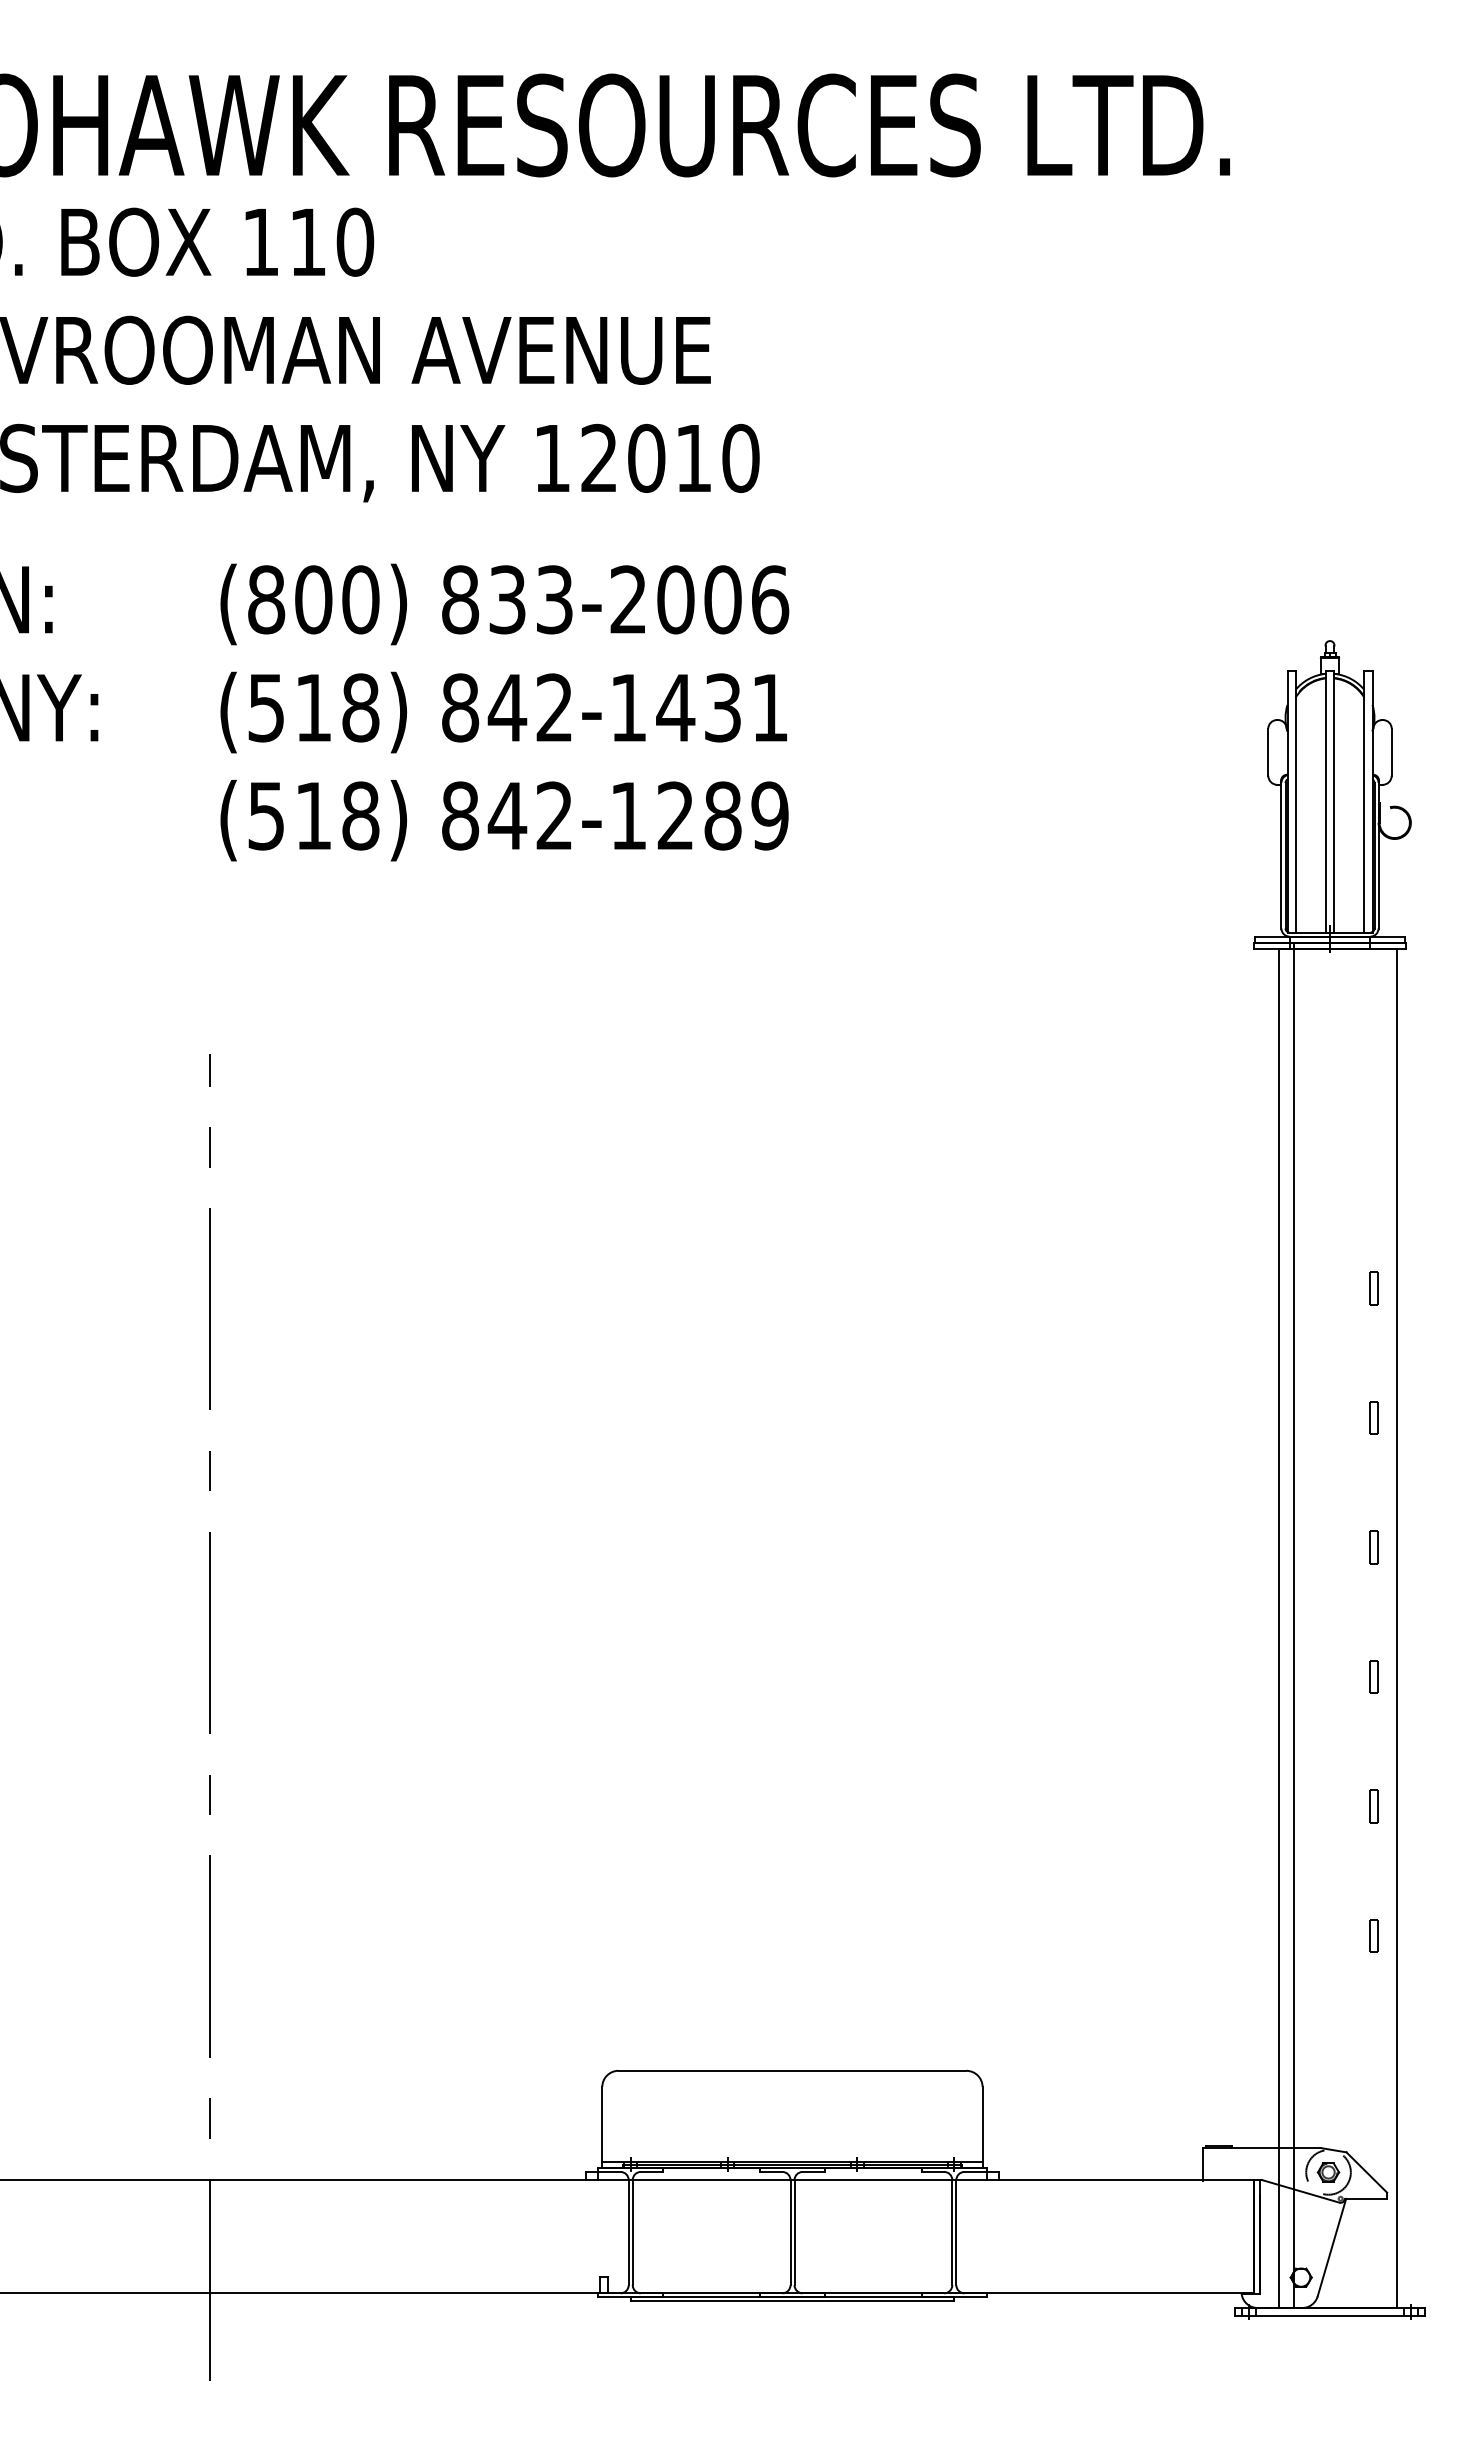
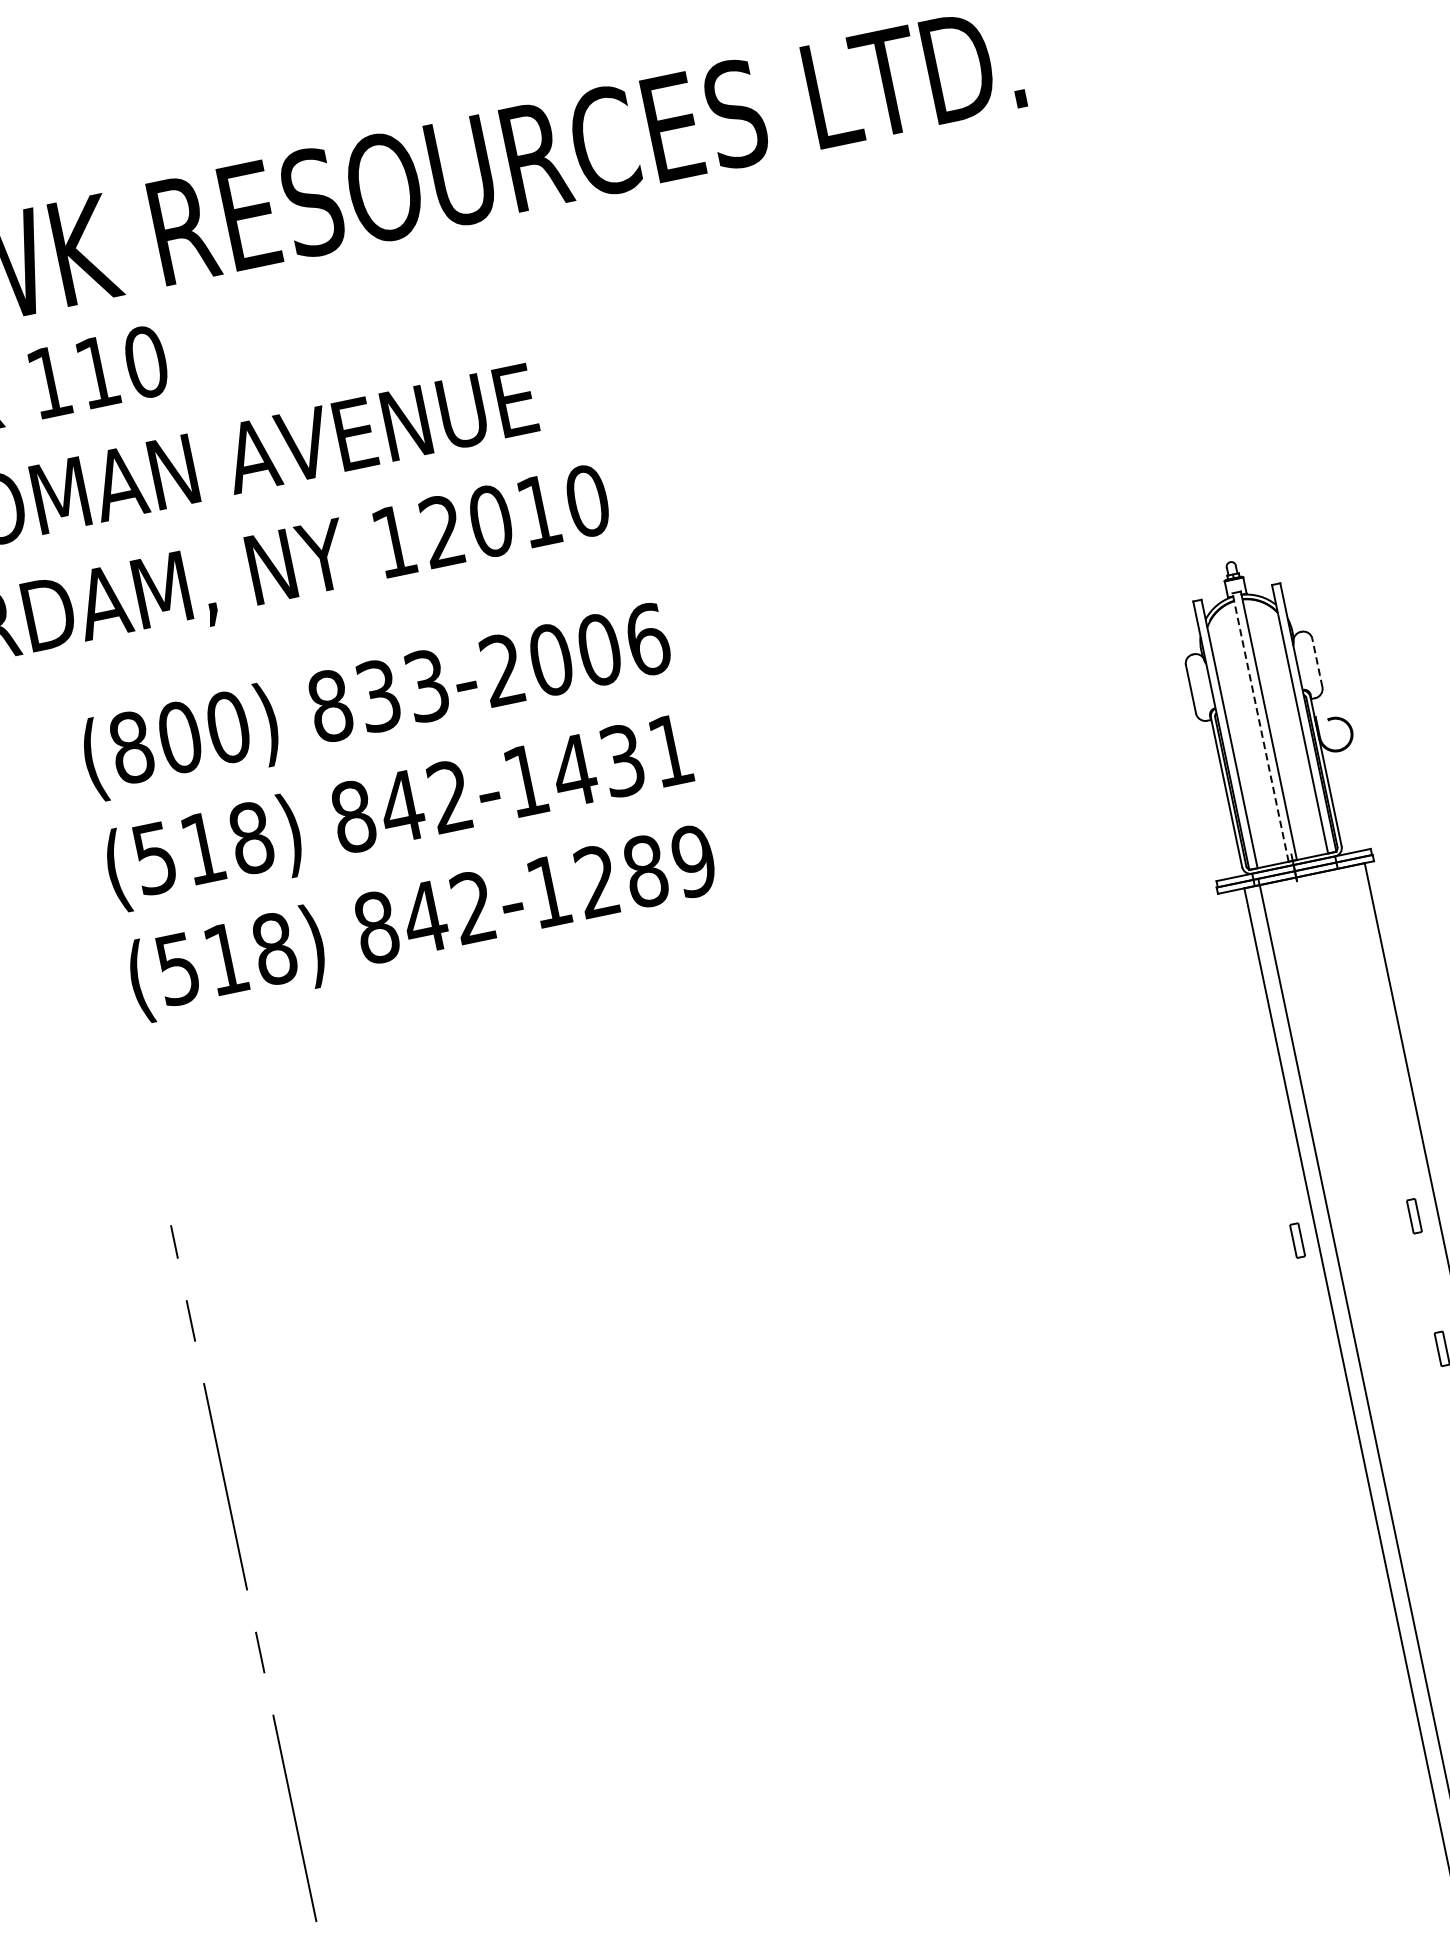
line: (1391, 752) -> (1317, 663), solid -> dashed
line: (1325, 801) -> (1260, 727), solid -> dashed
part: (1259, 1288) -> (1296, 1240), added

